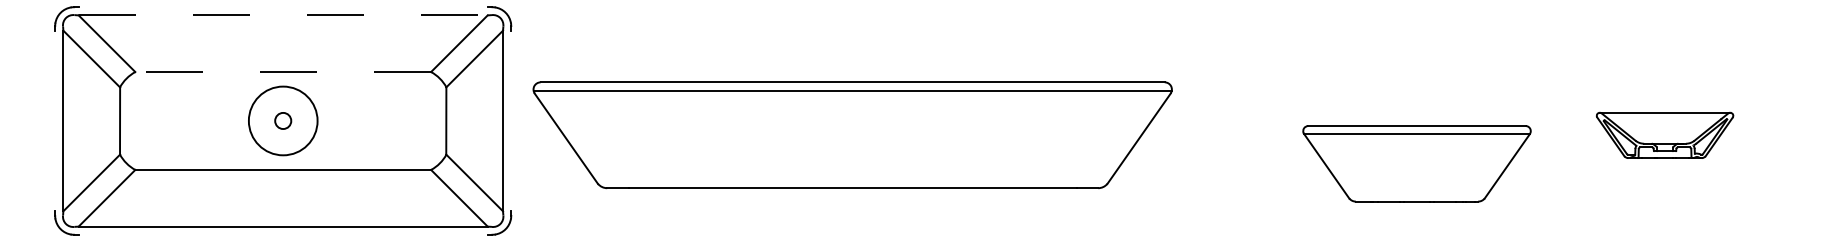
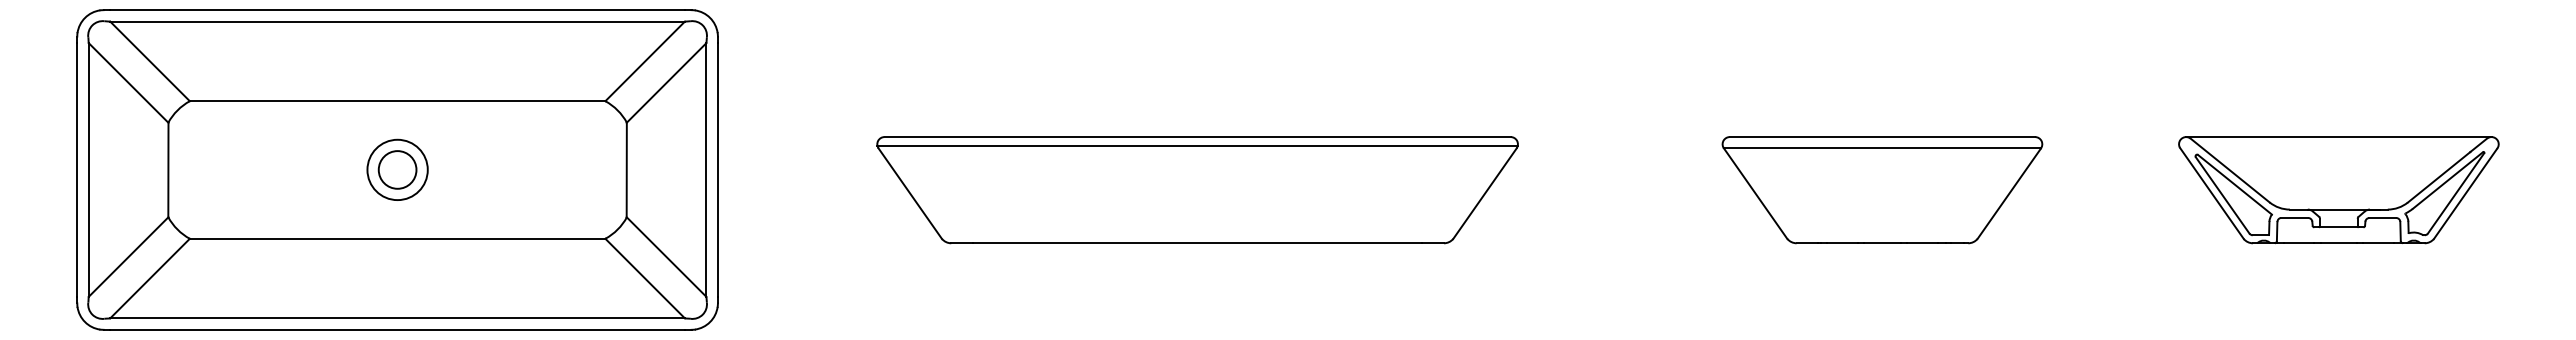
line: (283, 7) -> (397, 10), added
line: (283, 15) -> (398, 21), dashed -> solid
line: (283, 72) -> (397, 101), dashed -> solid
line: (55, 120) -> (77, 169), added
circle: (283, 120) -> (397, 169), size x0.62
circle: (283, 120) -> (397, 169), size x1.67
line: (510, 120) -> (717, 169), added
part: (852, 135) -> (1197, 190), size x0.71
part: (1664, 135) -> (2338, 190), size x1.67
part: (1417, 164) -> (1882, 190), moved
line: (283, 234) -> (397, 329), added

